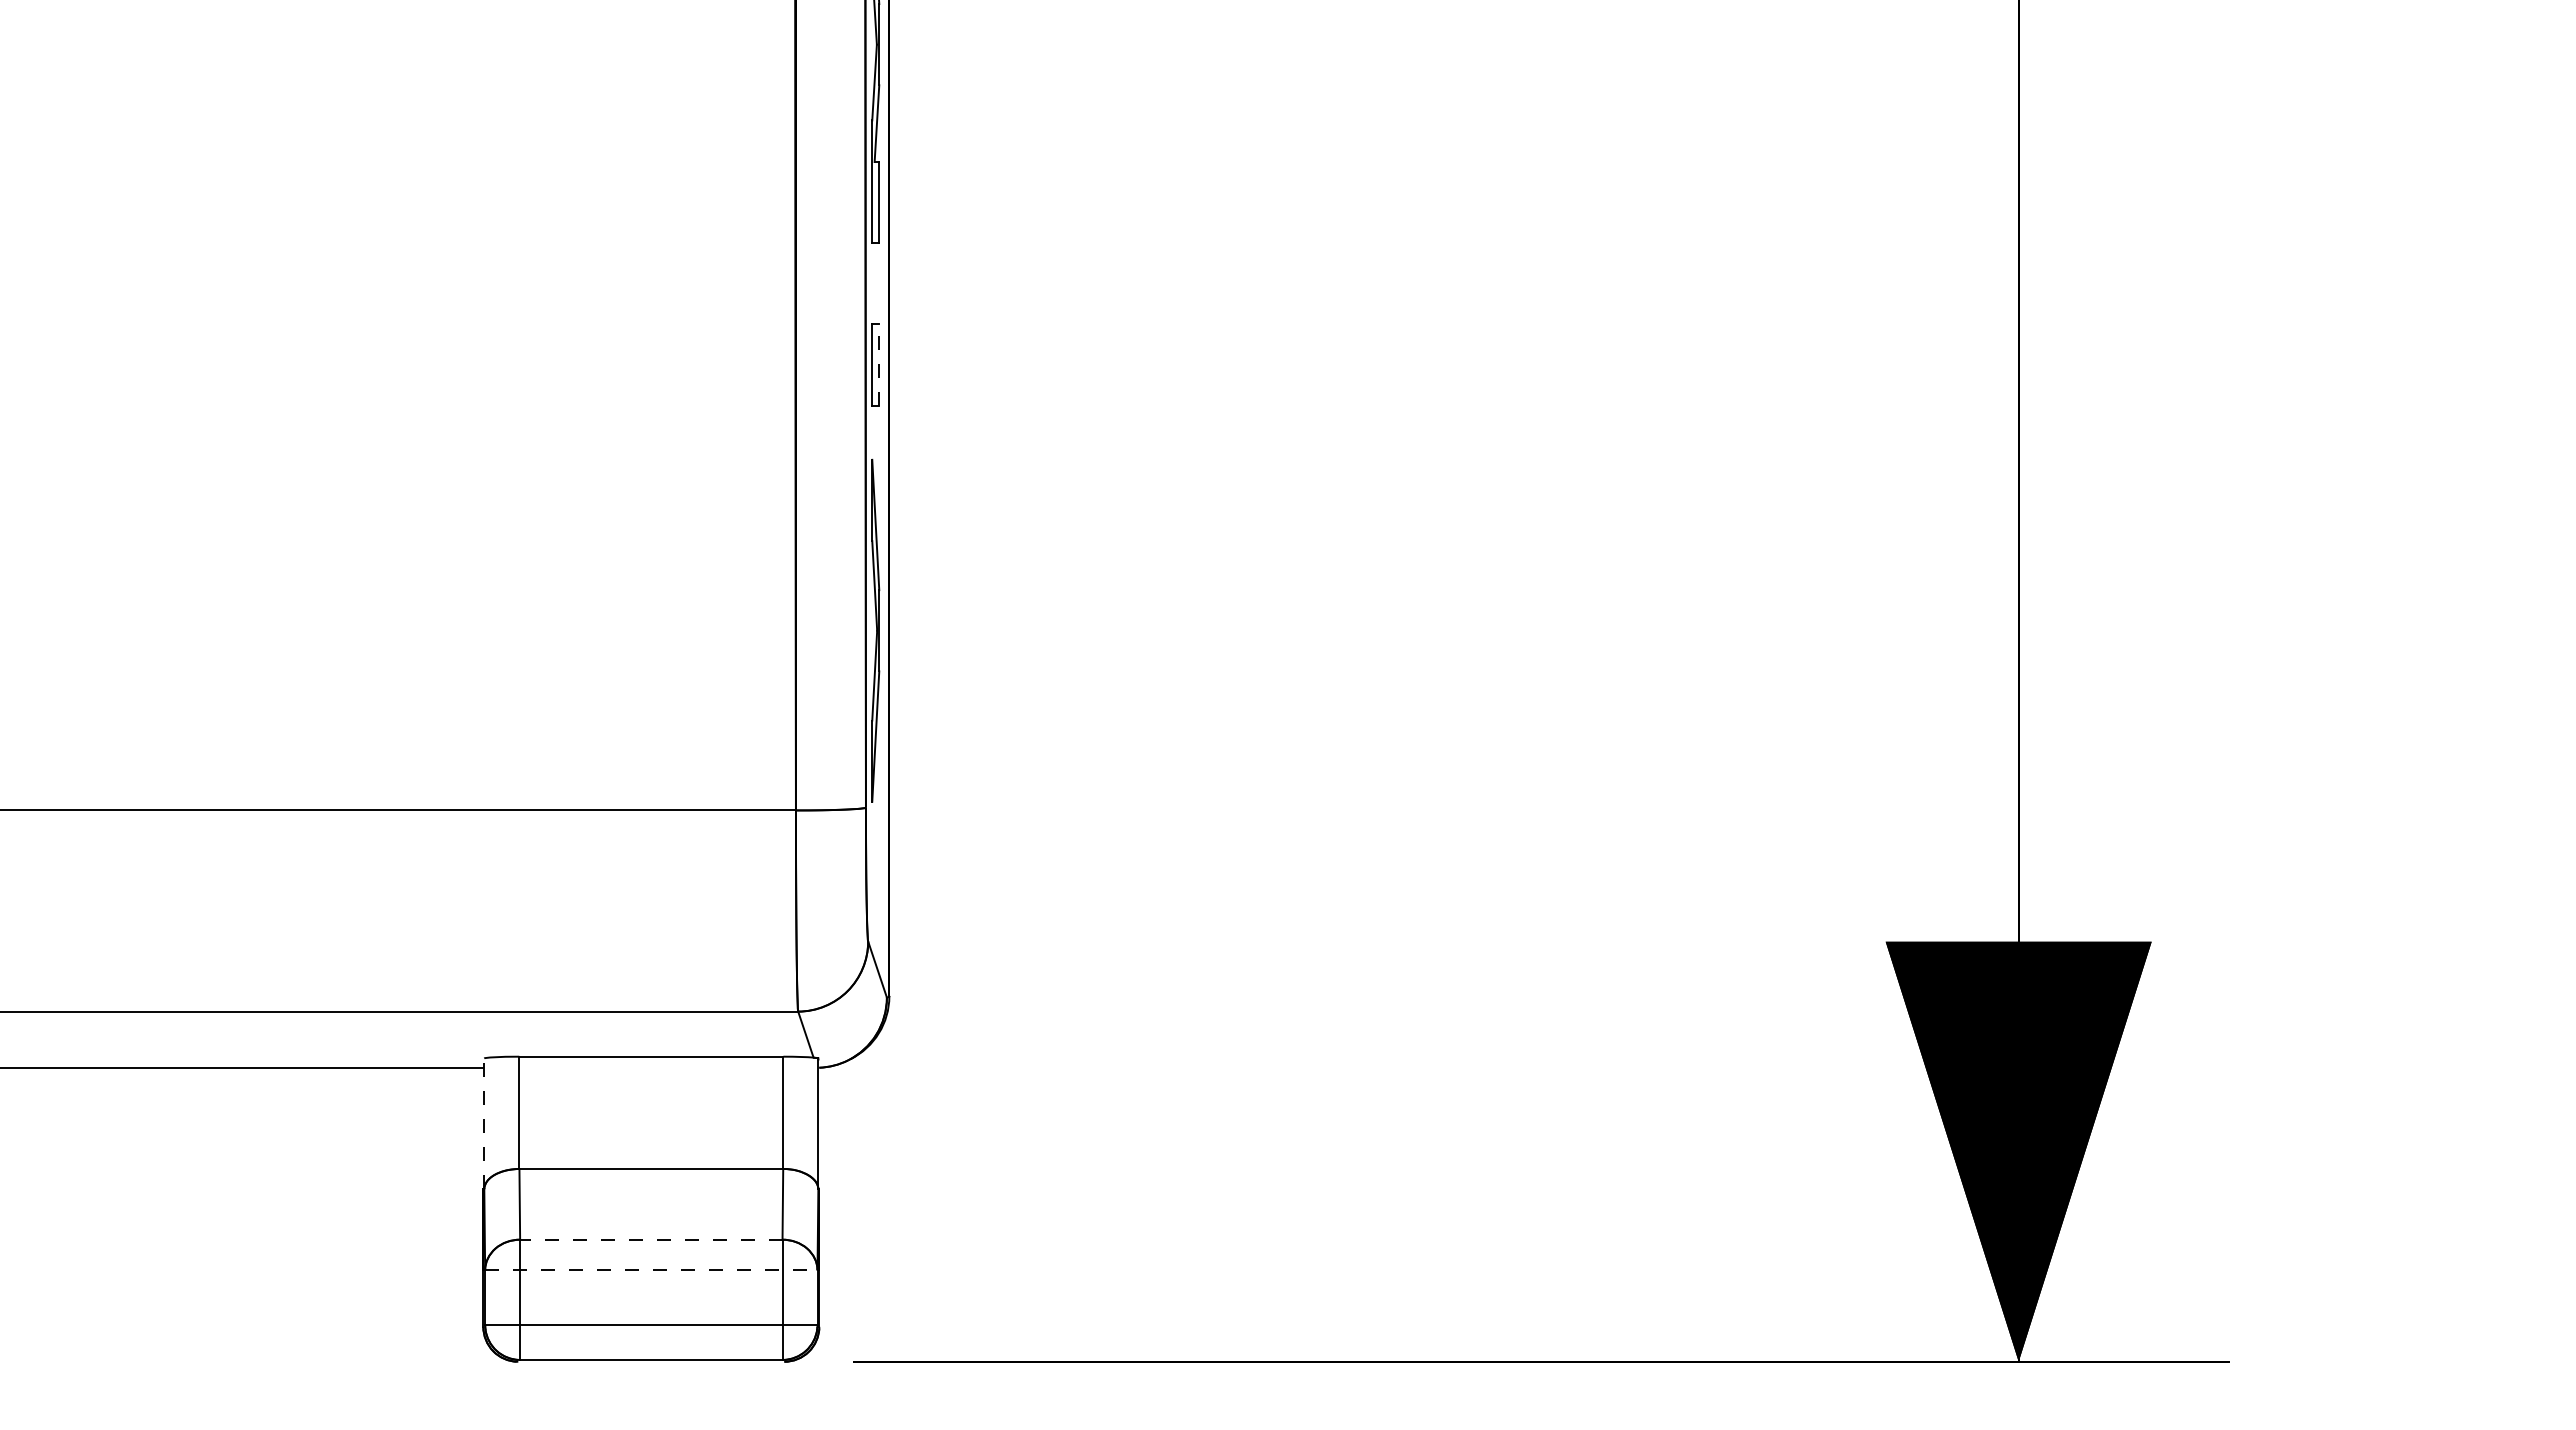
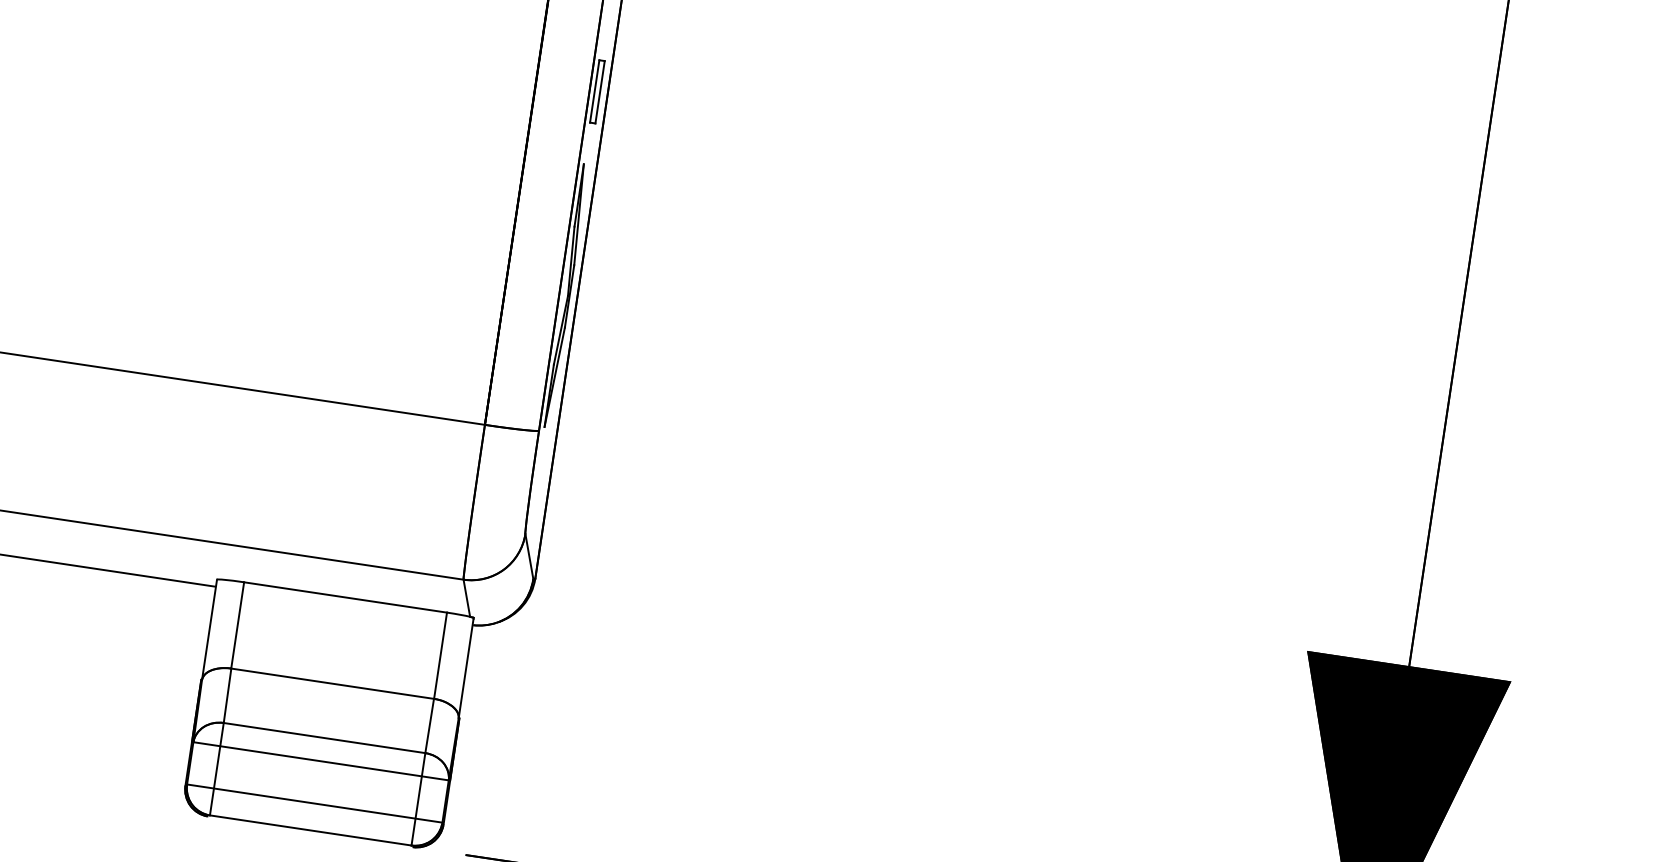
line: (879, 365) -> (600, 92), dashed -> solid
line: (484, 1123) -> (209, 629), dashed -> solid
line: (650, 1239) -> (323, 737), dashed -> solid
line: (651, 1269) -> (321, 760), dashed -> solid

